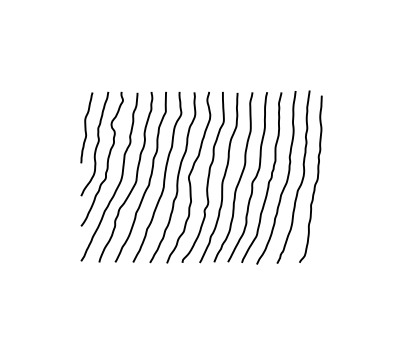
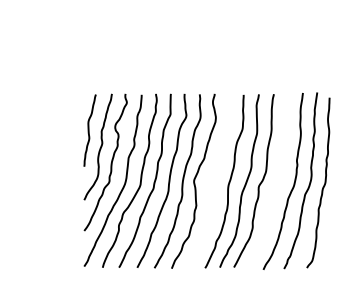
curve: (207, 176) -> (213, 180), removed
curve: (268, 180) -> (275, 184), removed

